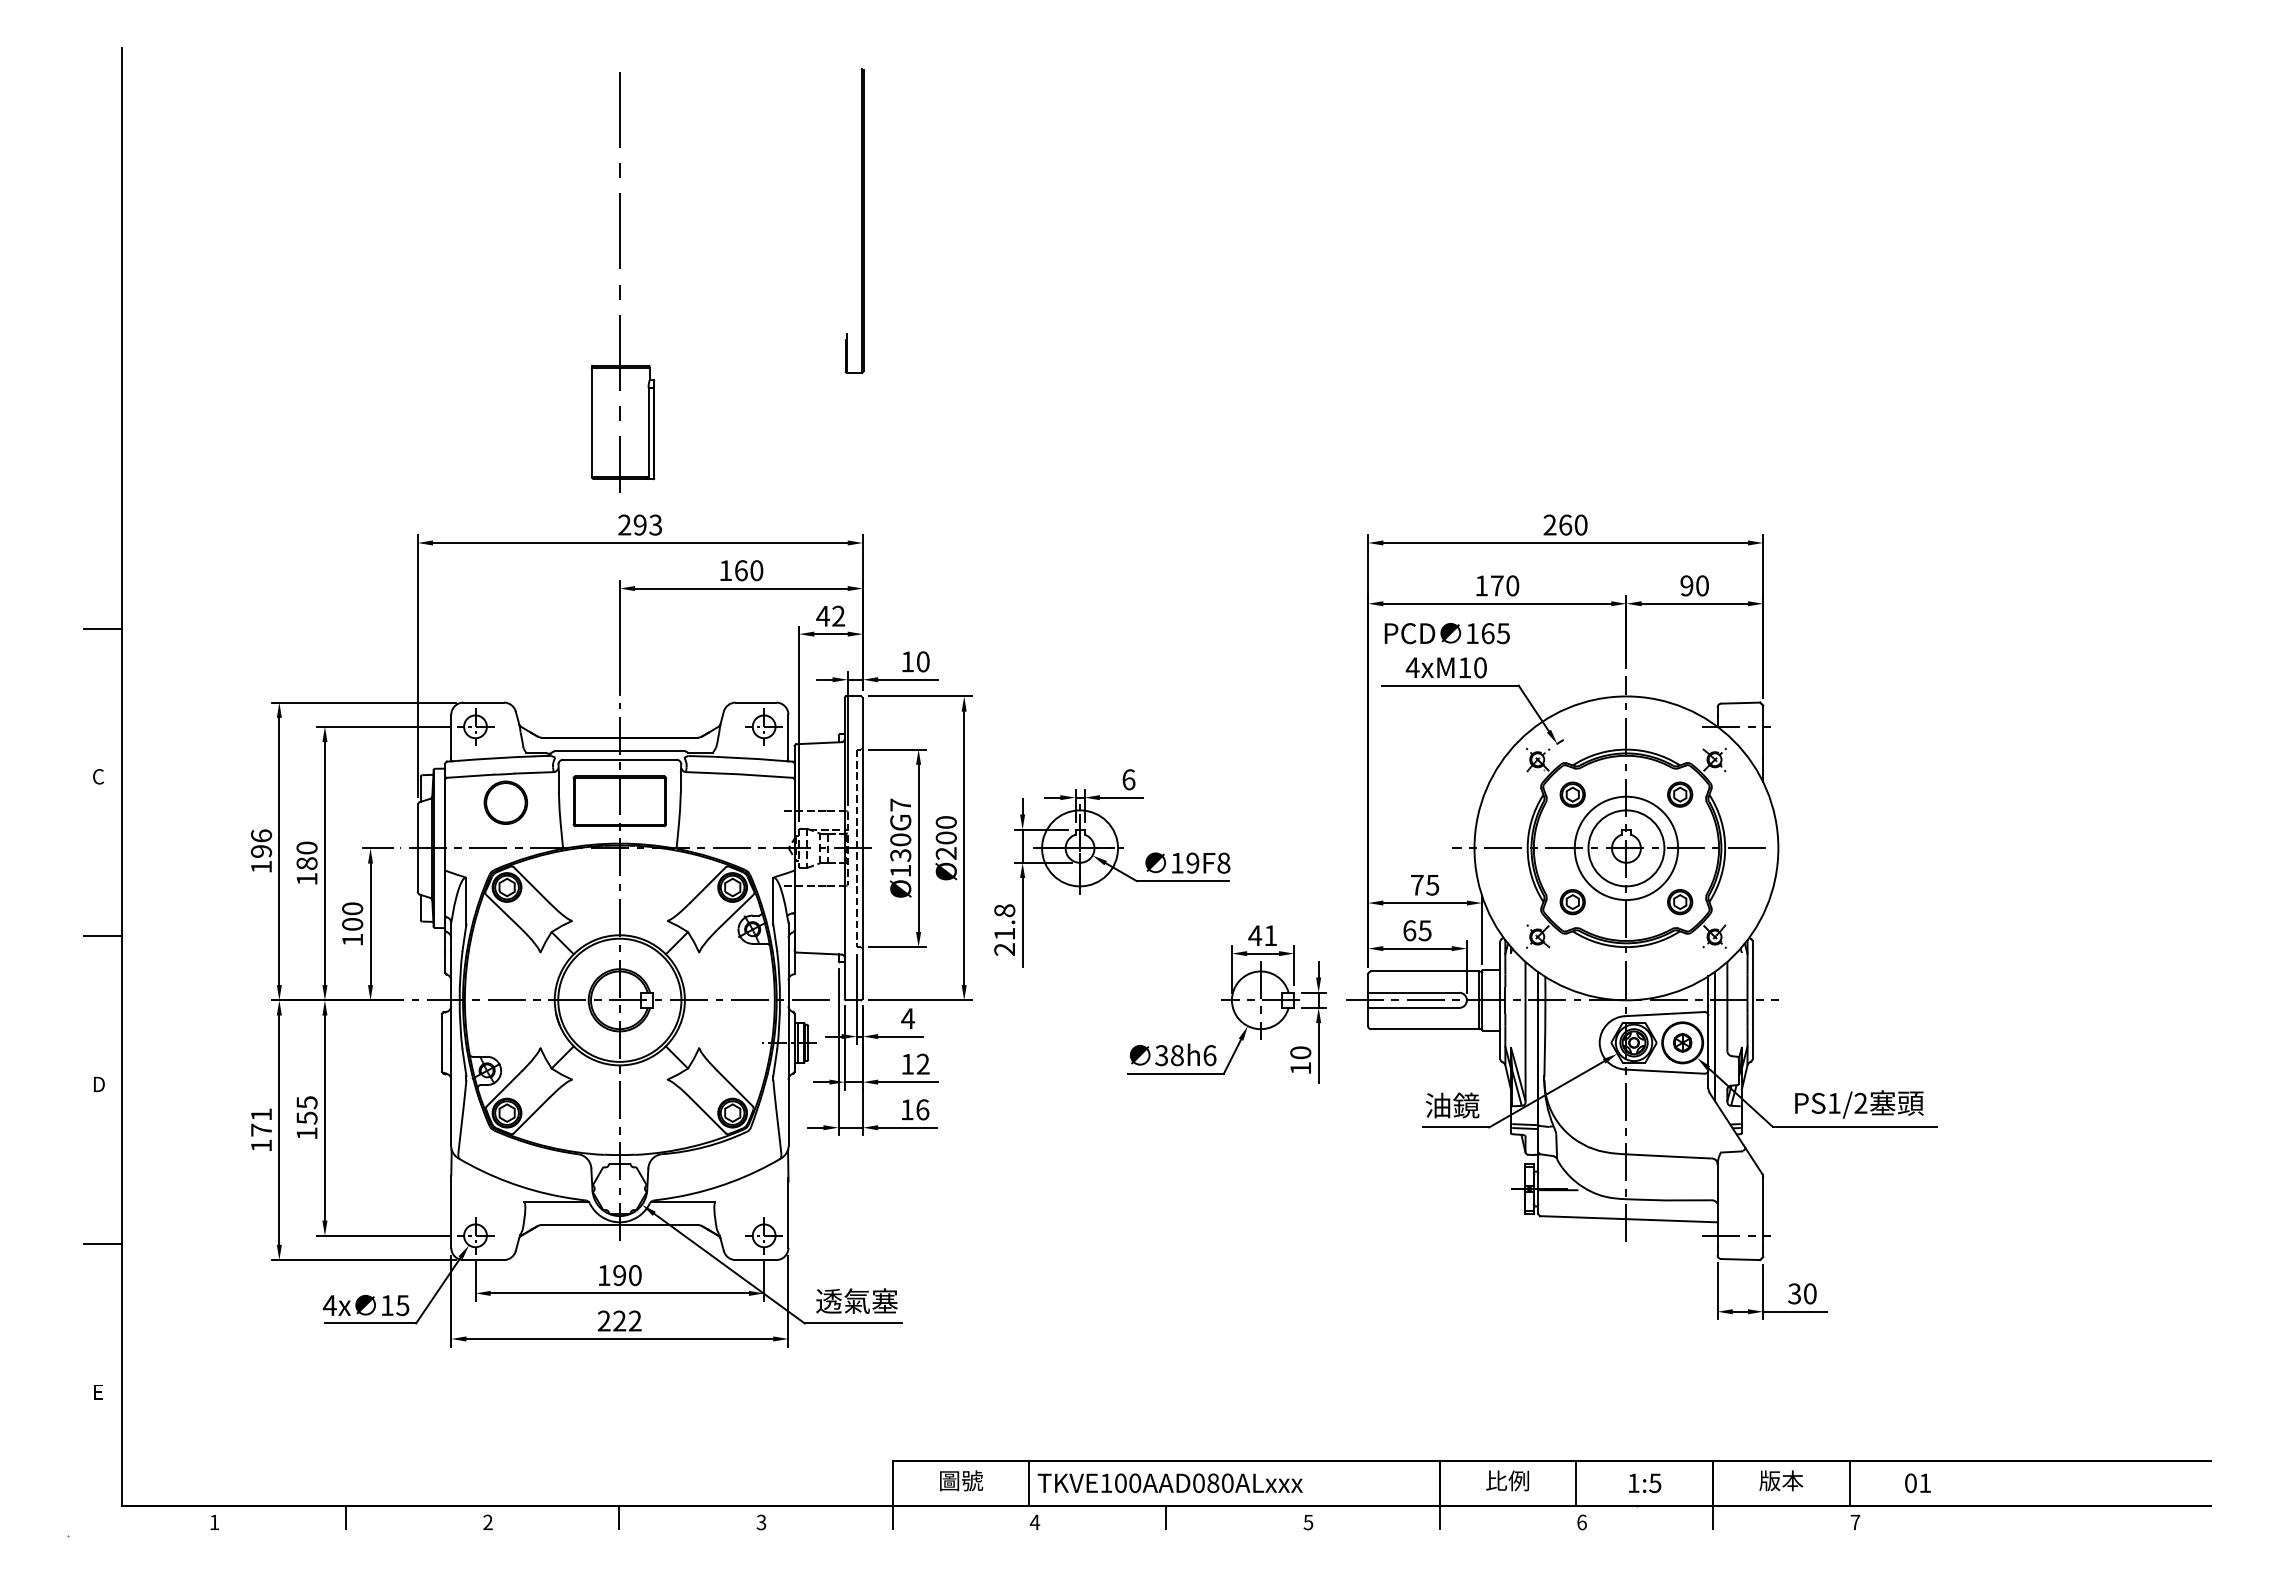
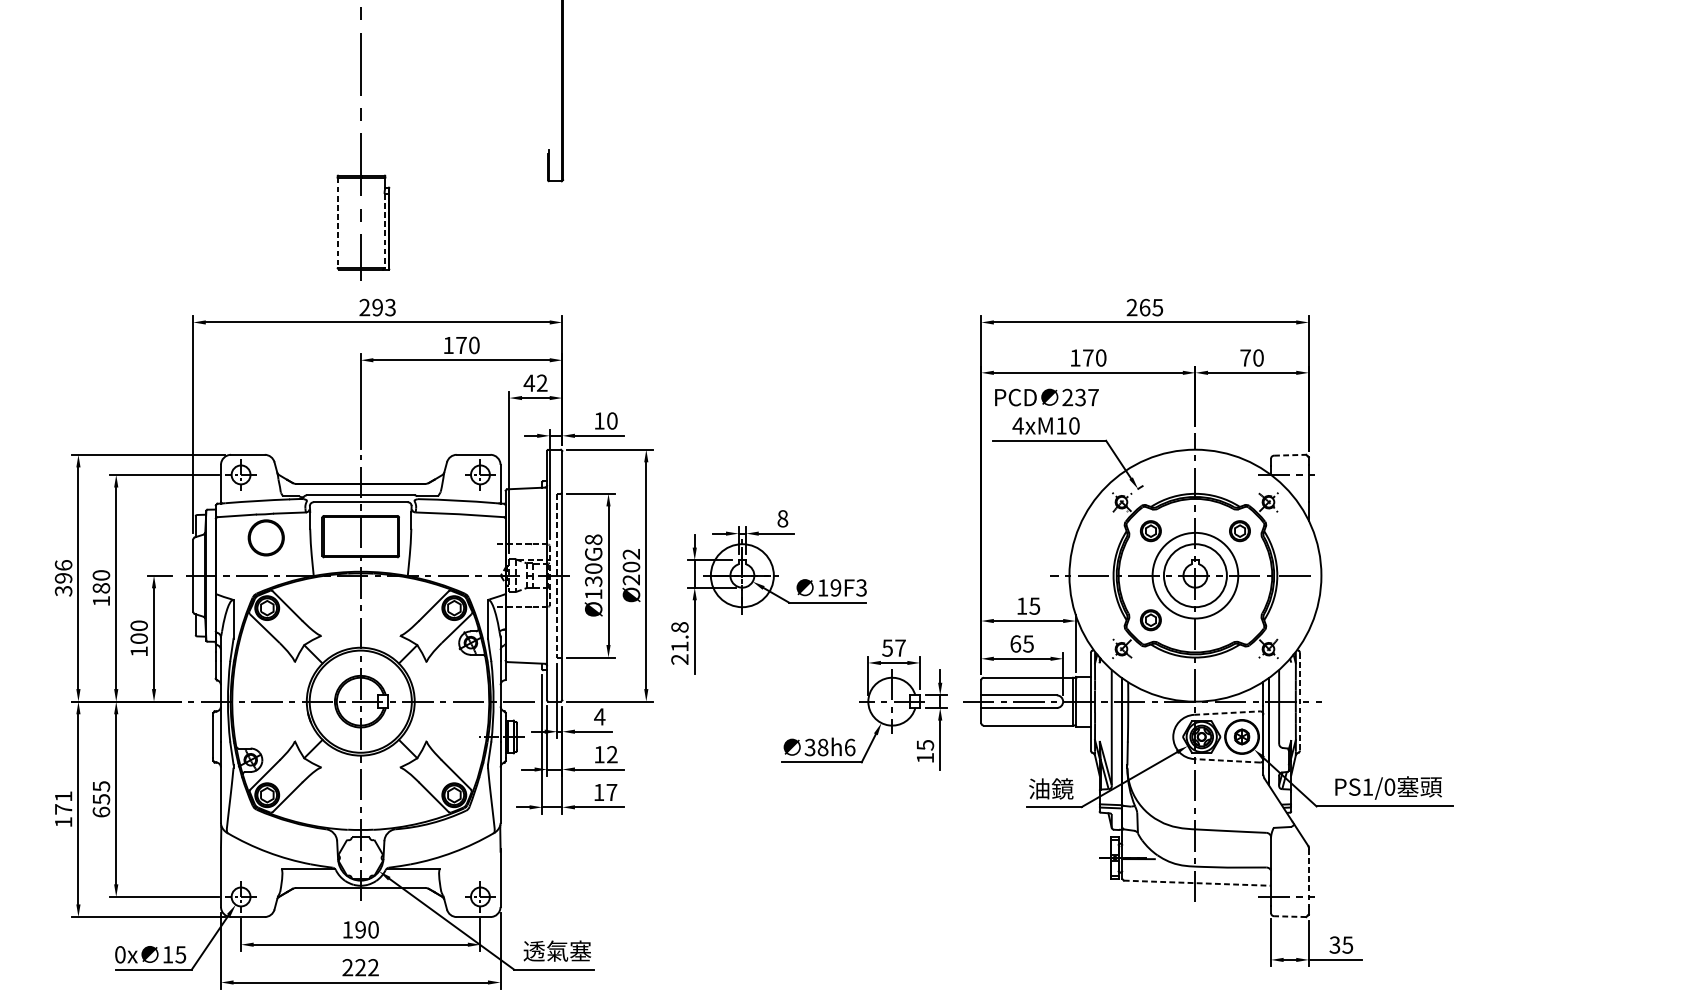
line: (591, 423) -> (337, 223), solid -> dashed
line: (648, 432) -> (384, 230), solid -> dashed
text: (1580, 524) -> (1157, 307), 260 -> 265
text: (741, 570) -> (461, 345), 160 -> 170
text: (1686, 585) -> (1245, 357), 90 -> 70
text: (1487, 633) -> (1080, 397), 165 -> 237
line: (1741, 703) -> (1290, 455), solid -> dashed
text: (1128, 779) -> (782, 518), 6 -> 8
text: (900, 804) -> (593, 539), Ø130G7 -> Ø130G8
text: (945, 822) -> (630, 554), Ø200 -> Ø202
text: (1223, 862) -> (861, 587), 19F8 -> 19F3
text: (261, 866) -> (63, 590), 196 -> 396
text: (1417, 885) -> (1022, 606), 75 -> 15
part: (1680, 902) -> (1240, 620), removed
text: (1262, 935) -> (893, 647), 41 -> 57
line: (1752, 1000) -> (1299, 701), solid -> dashed
line: (1664, 1014) -> (1226, 713), solid -> dashed
text: (1300, 1052) -> (925, 744), 10 -> 15
line: (1664, 1071) -> (1226, 760), solid -> dashed
text: (1860, 1103) -> (1389, 787), PS1/2 -> PS1/0
text: (922, 1109) -> (611, 792), 16 -> 17
text: (306, 1133) -> (100, 812), 155 -> 655
line: (1763, 1212) -> (1309, 877), solid -> dashed
line: (1628, 1219) -> (1197, 883), solid -> dashed
line: (1740, 1259) -> (1290, 916), solid -> dashed
text: (1809, 1293) -> (1347, 944), 30 -> 35
text: (329, 1305) -> (120, 954), 4x -> 0x

